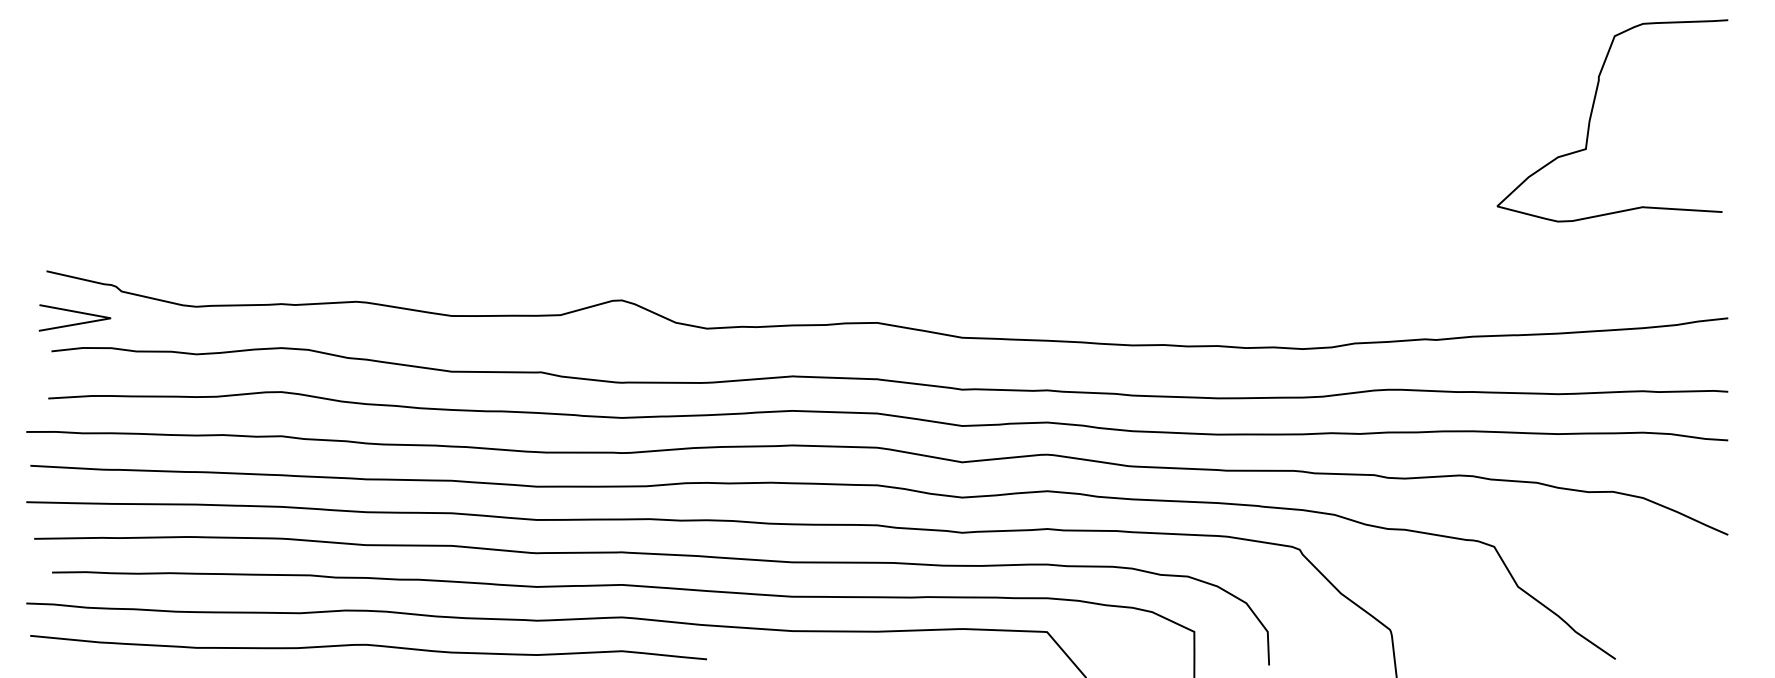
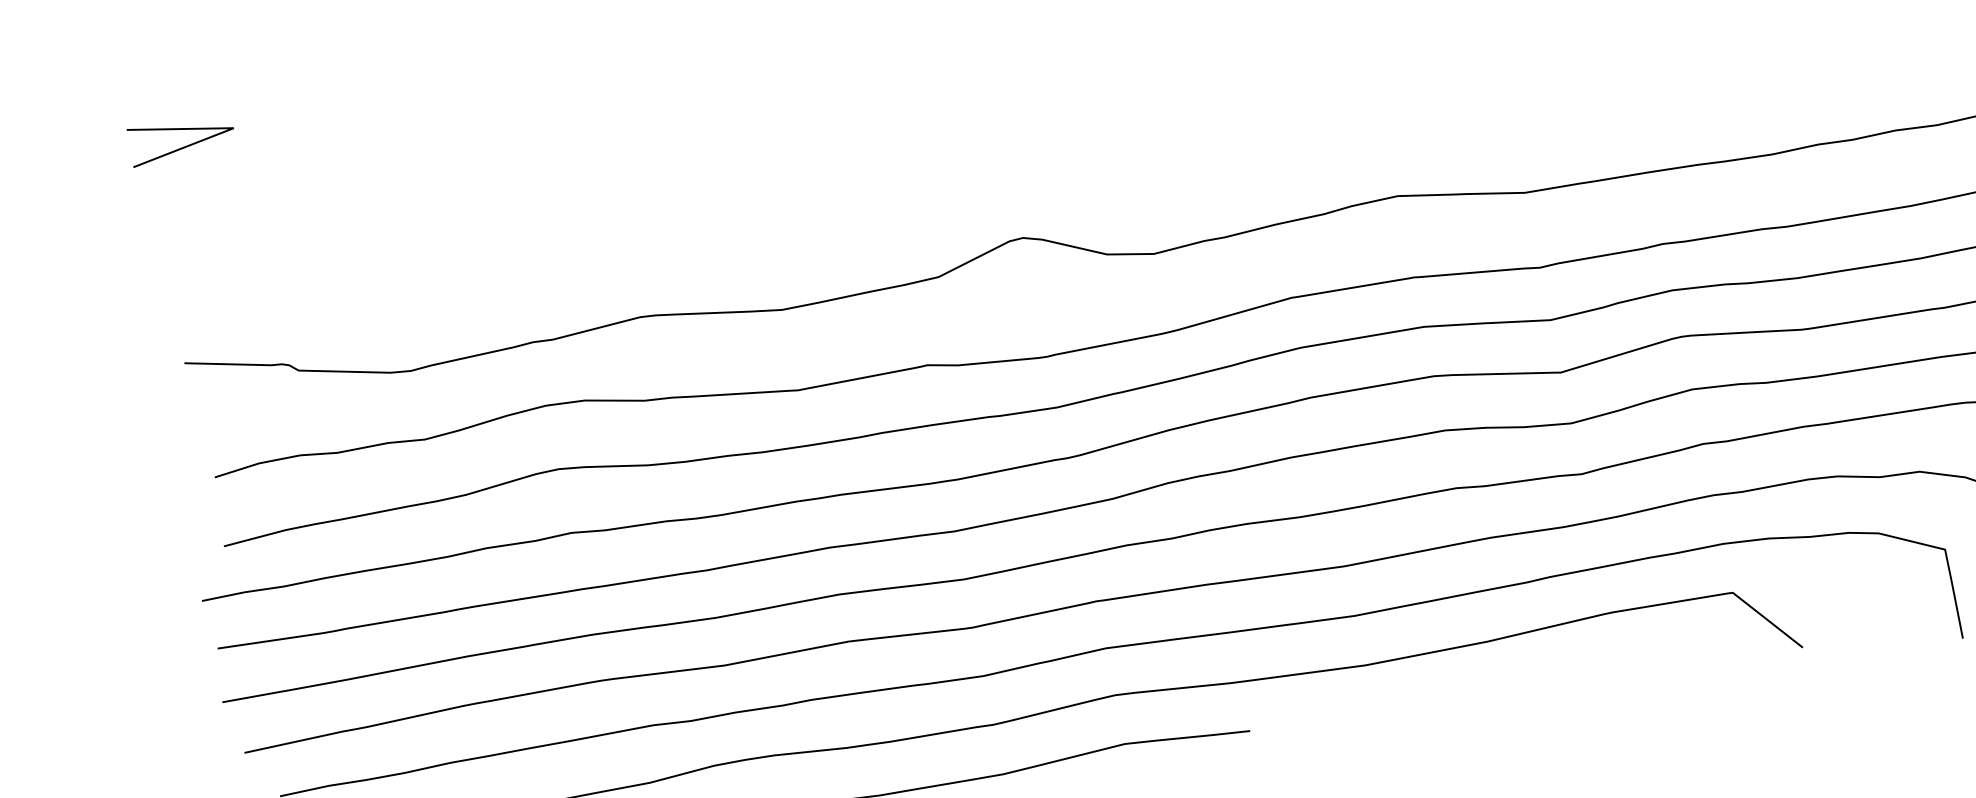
line: (74, 312) -> (179, 130), moved

